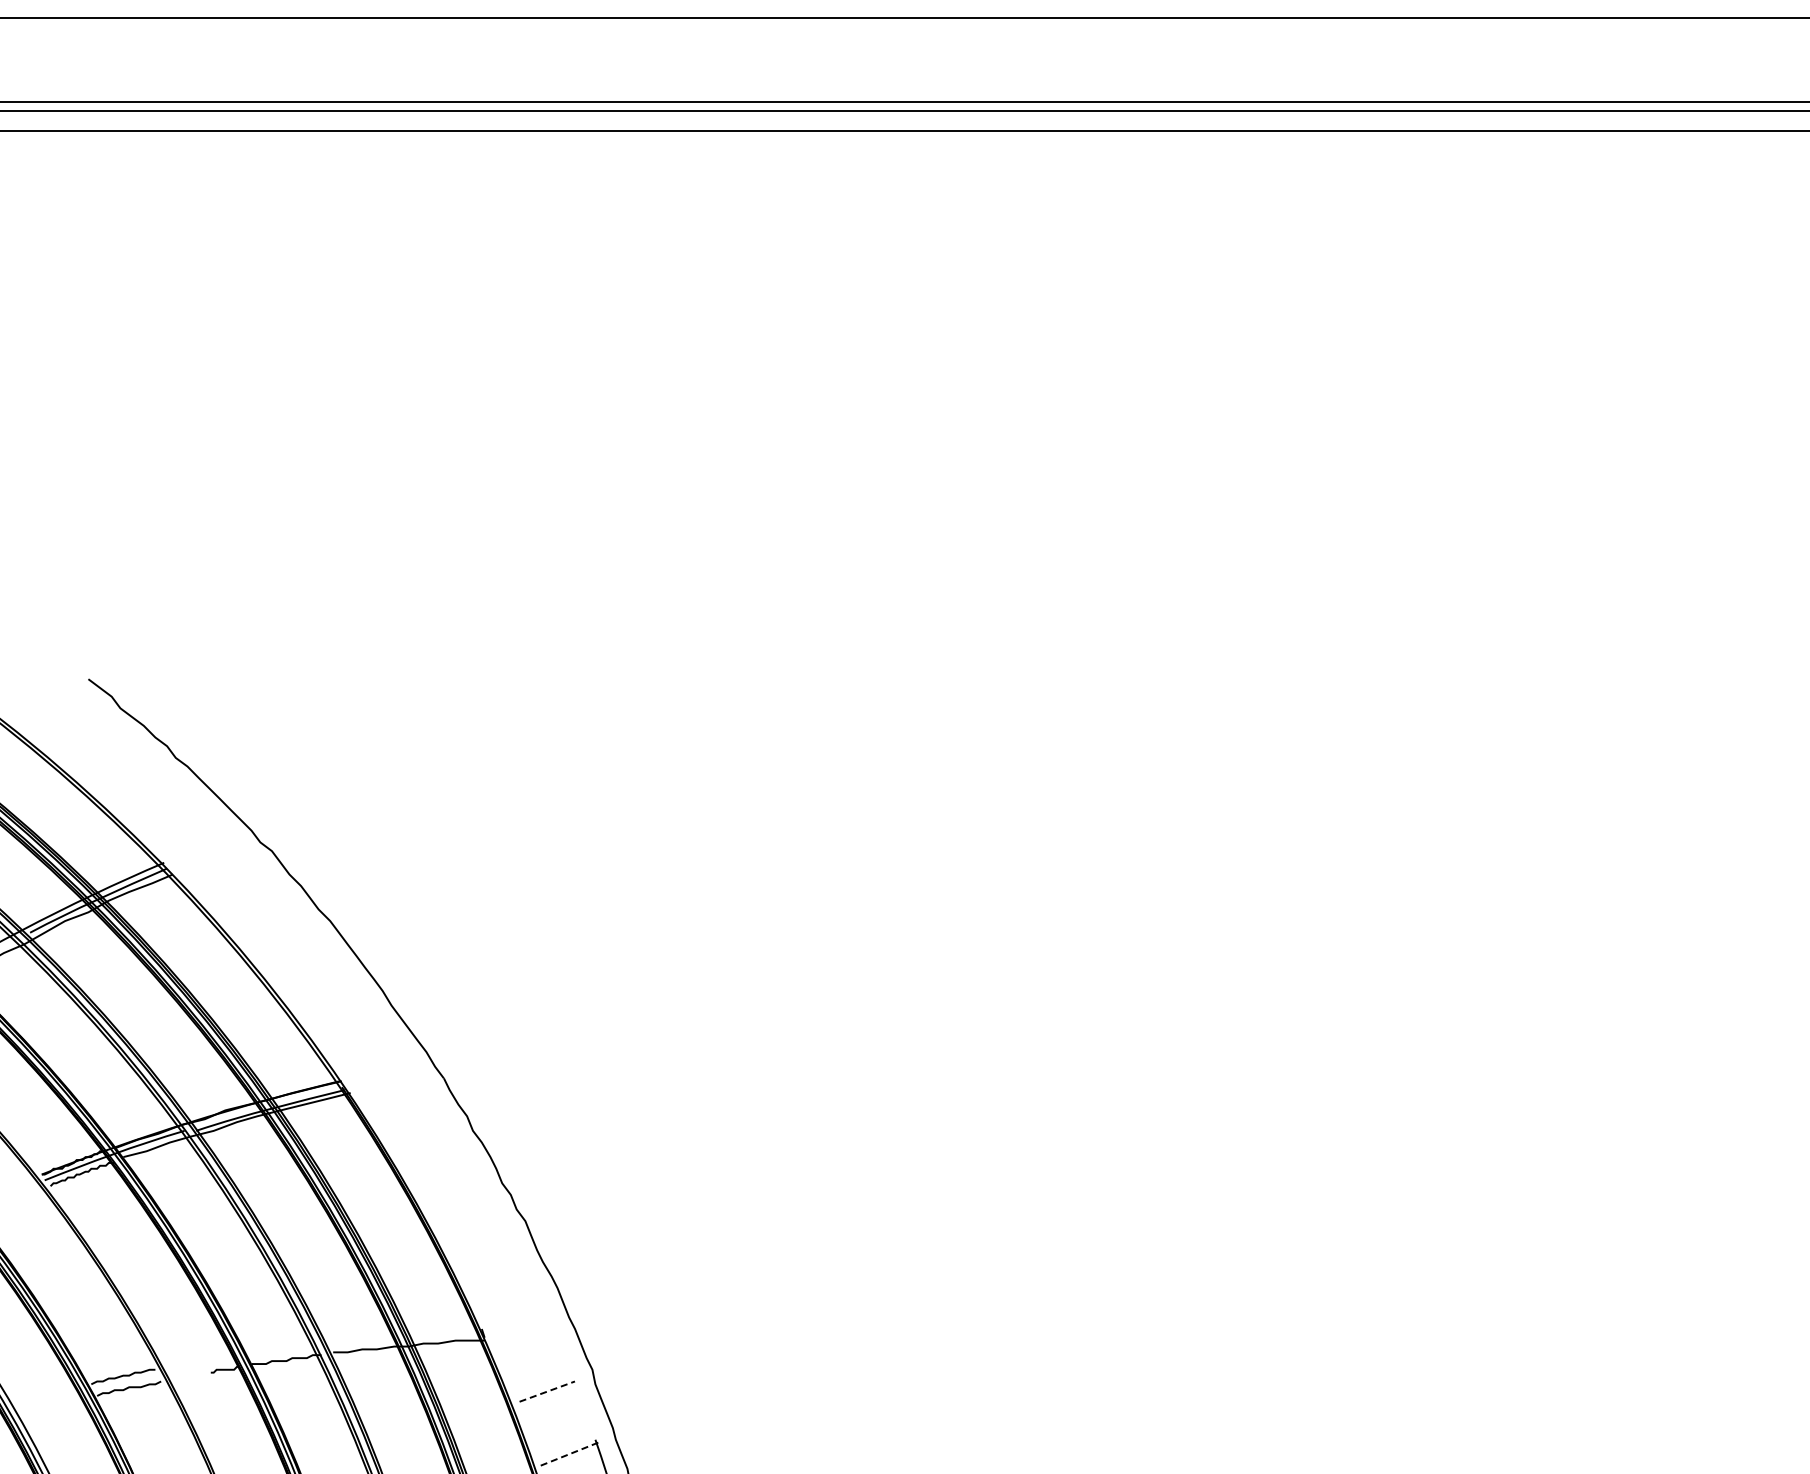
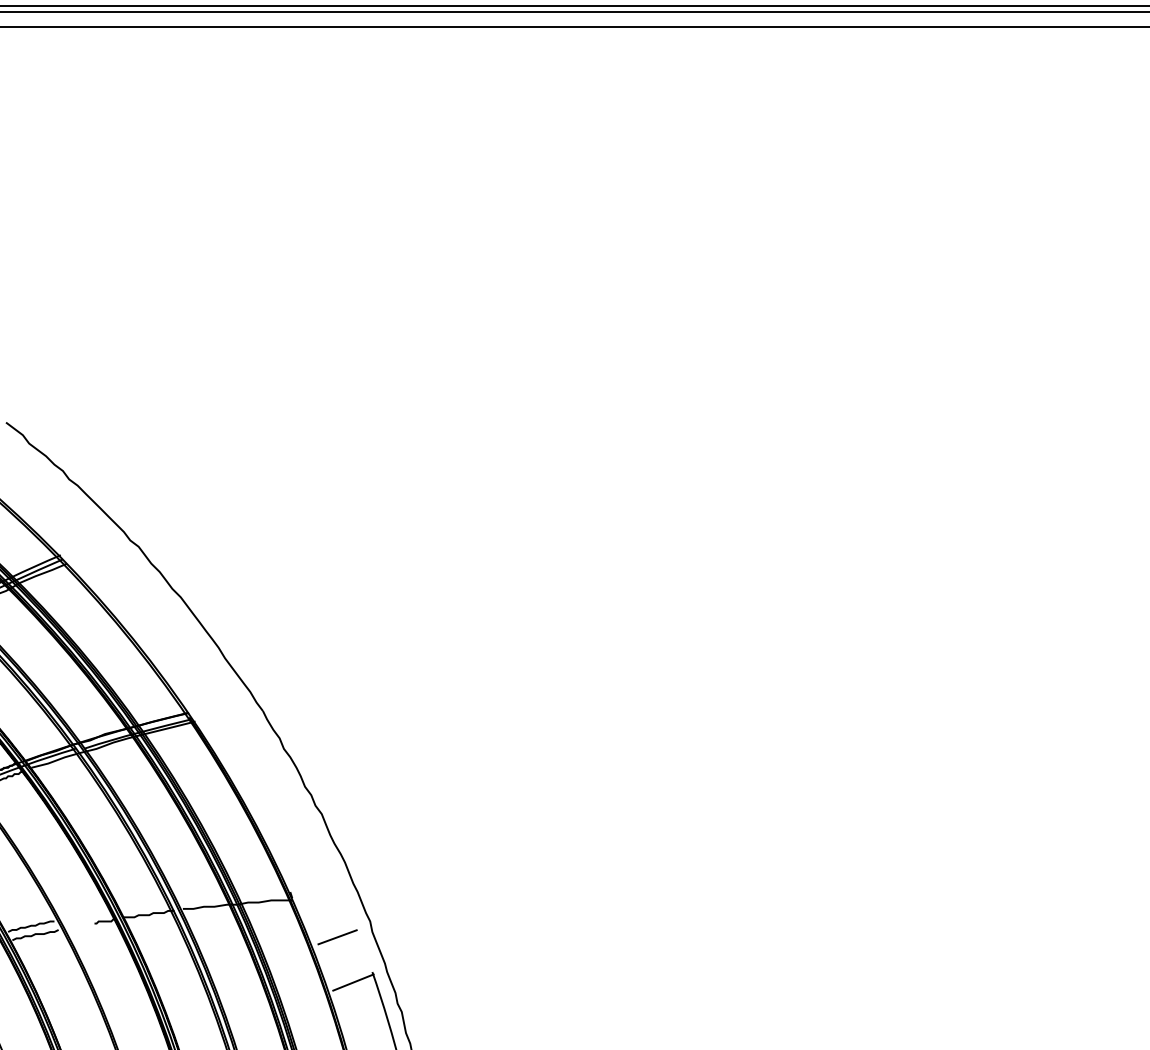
line: (547, 1391) -> (337, 937), dashed -> solid
line: (568, 1454) -> (352, 982), dashed -> solid

